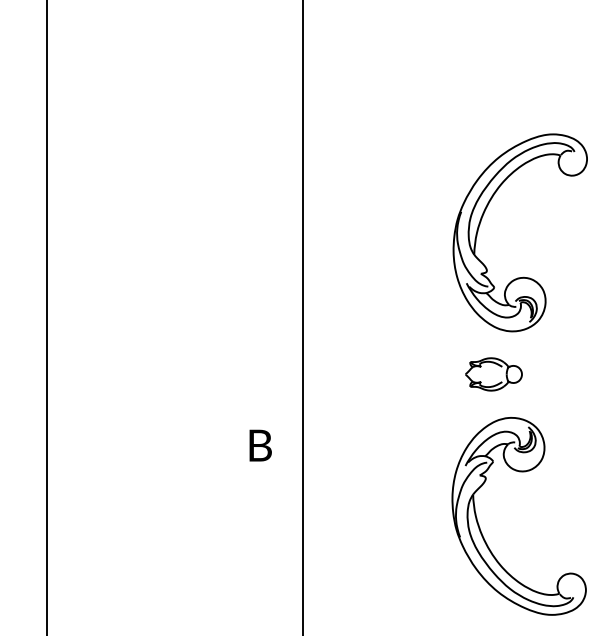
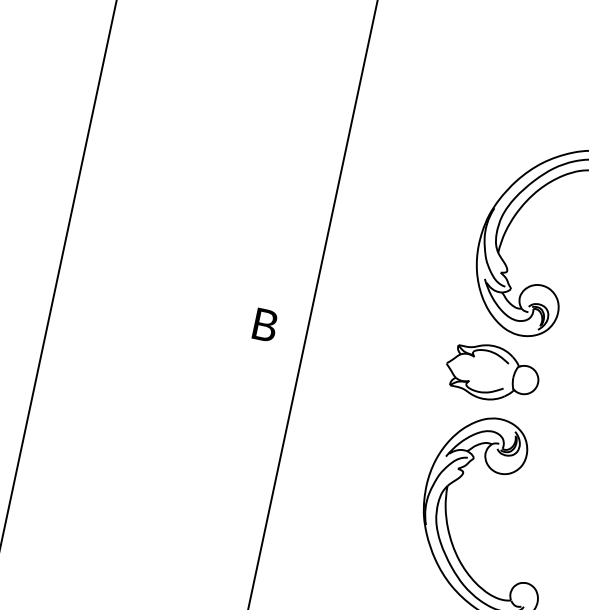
part: (493, 374) -> (492, 373), size x1.67
text: (260, 445) -> (265, 325), moved

